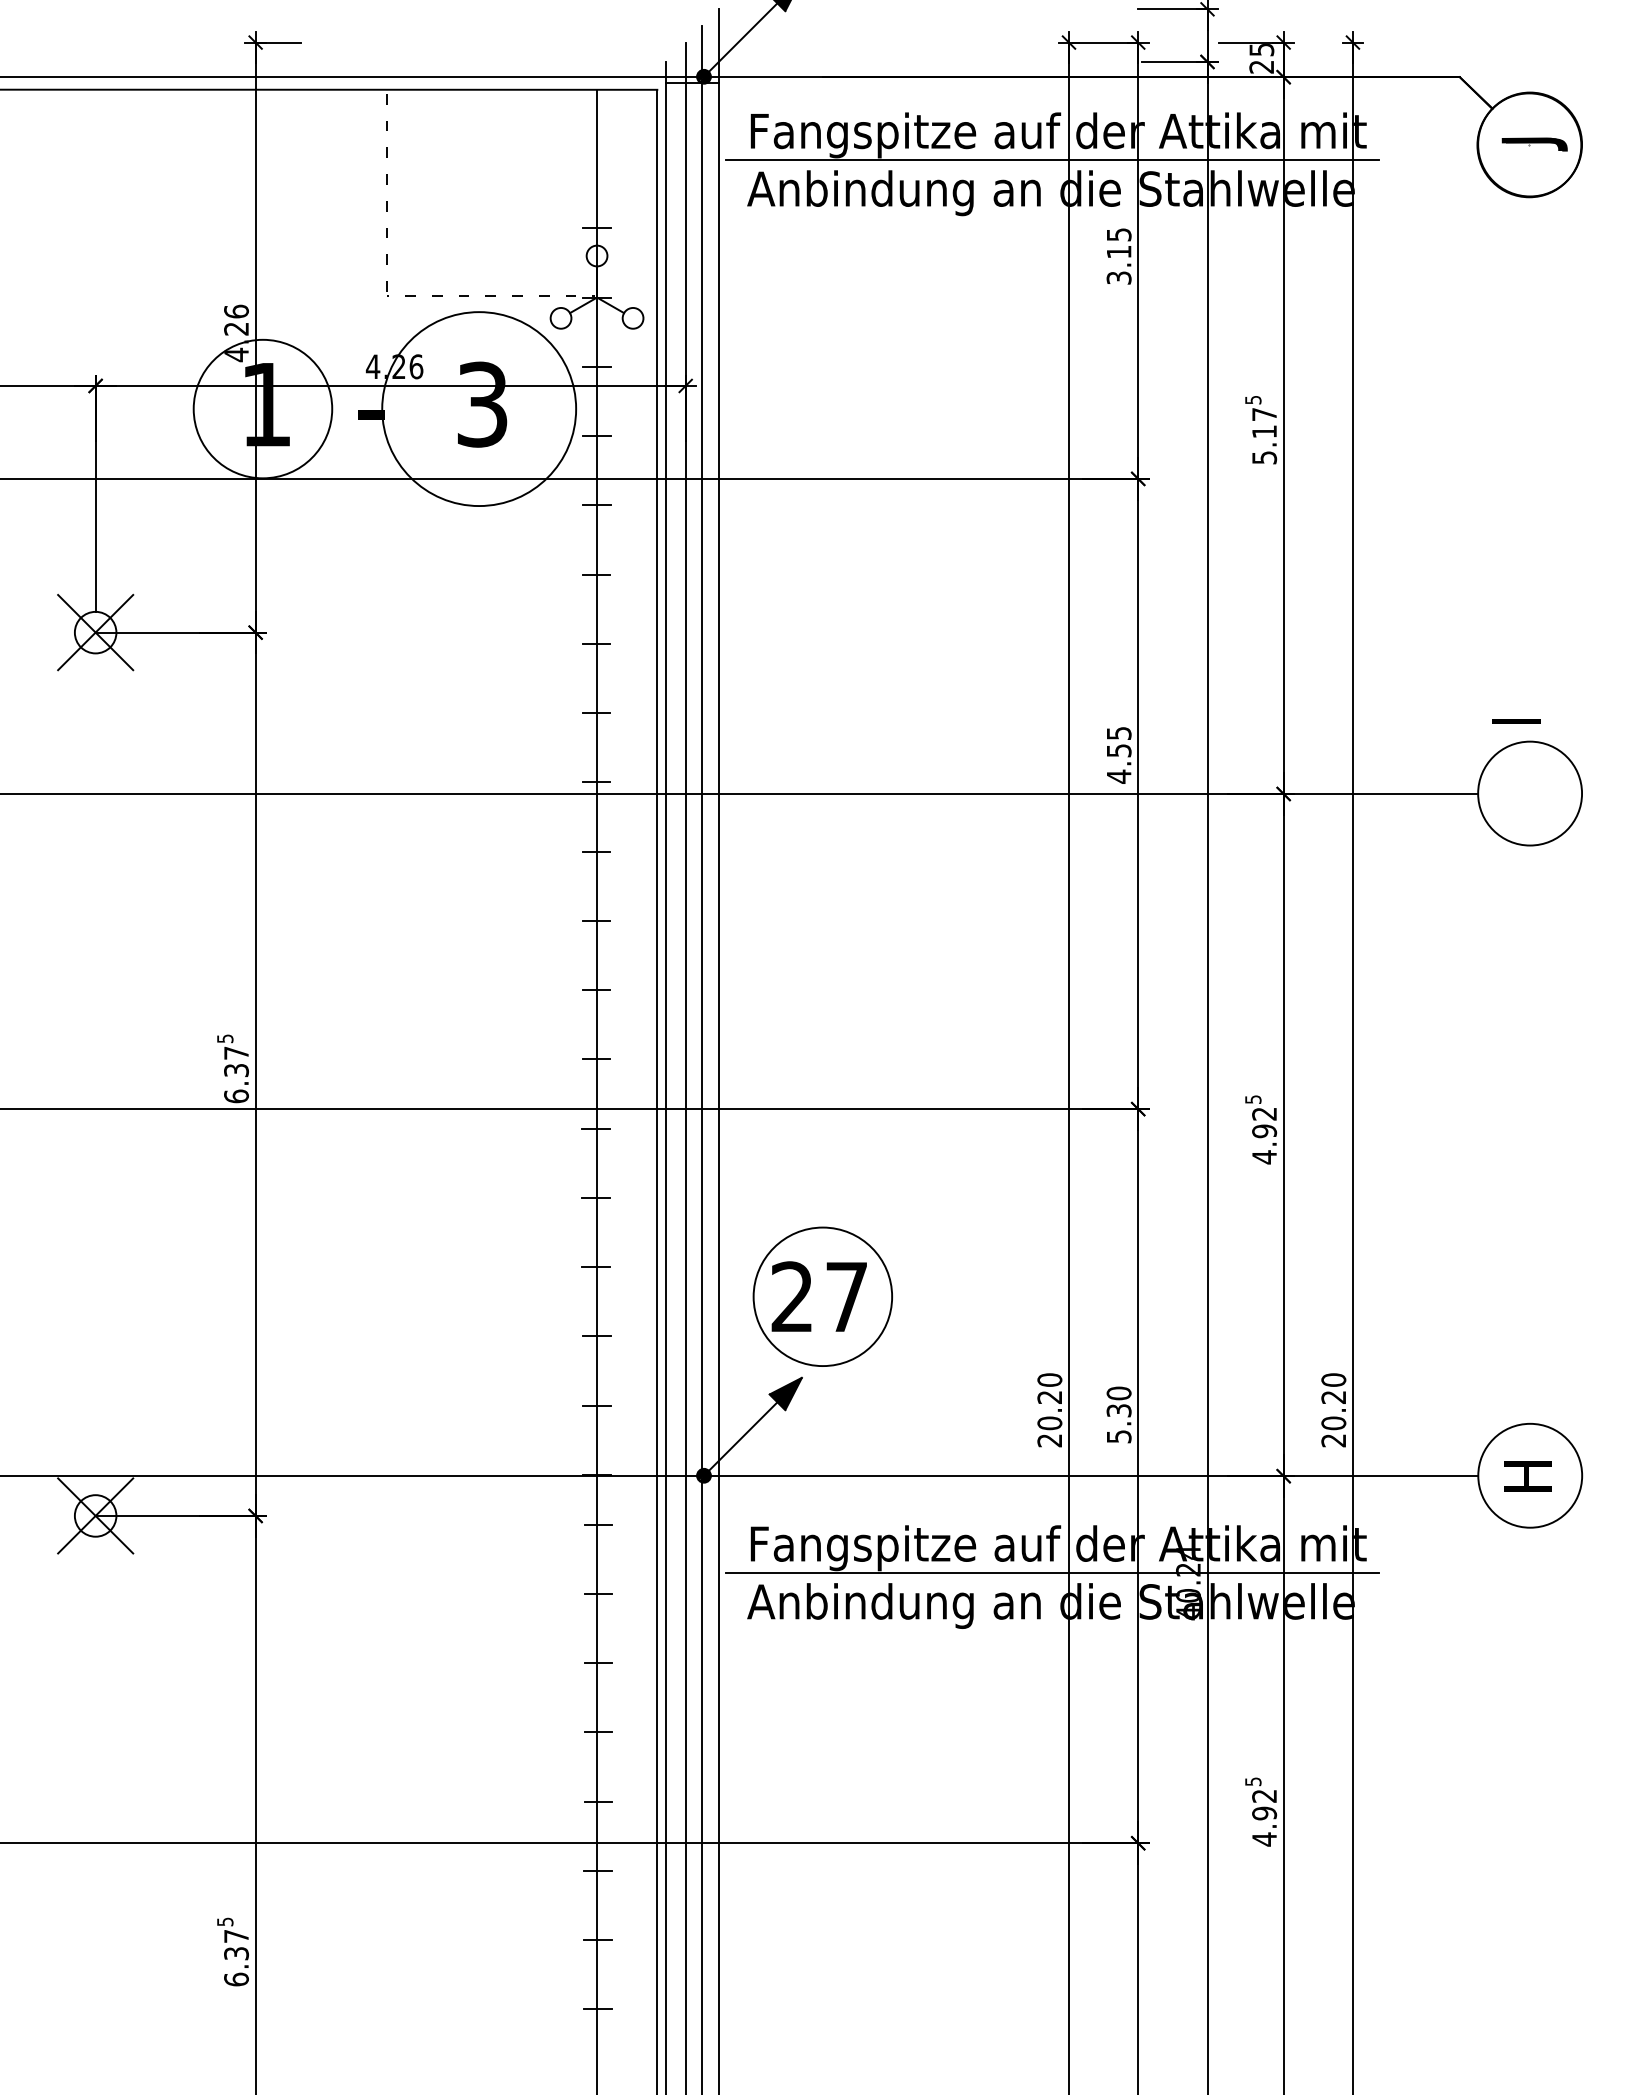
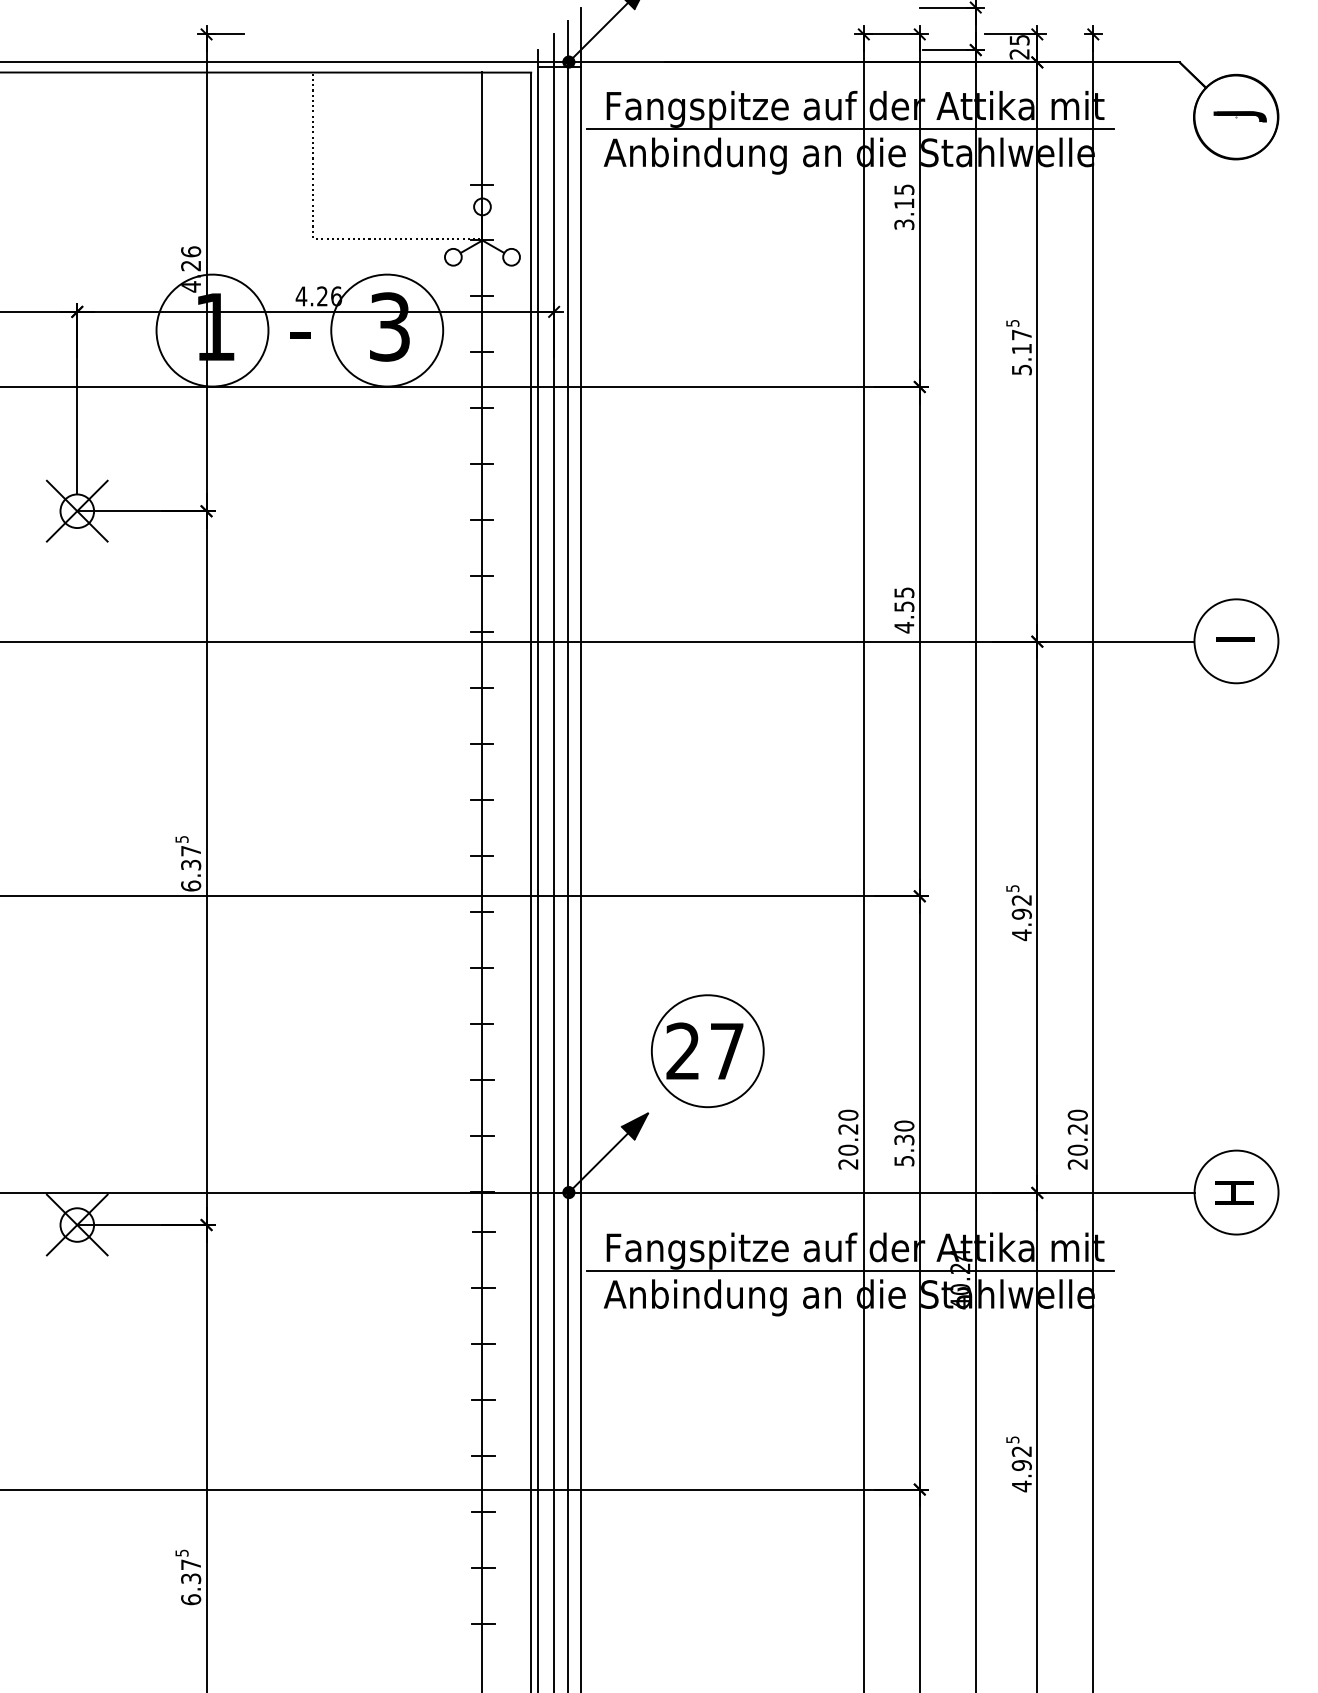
circle: (478, 408) -> (386, 330), size x0.71
text: (1516, 721) -> (1235, 639), moved
part: (822, 1296) -> (707, 1050), moved

